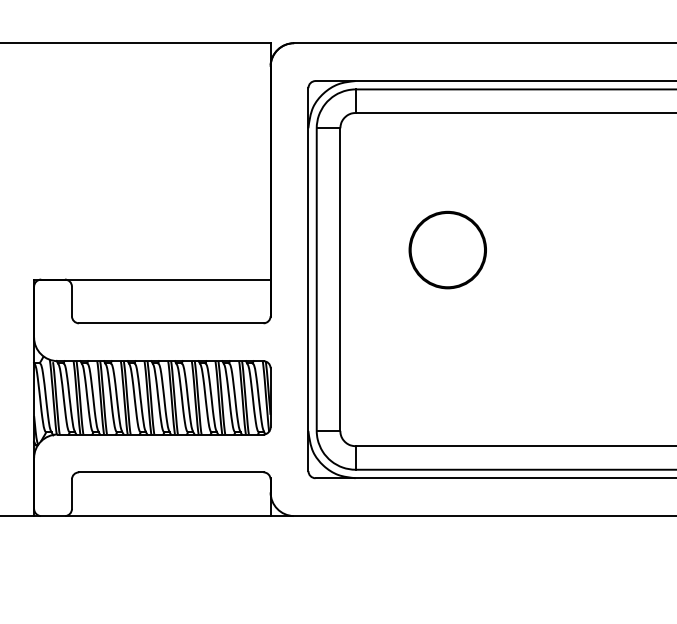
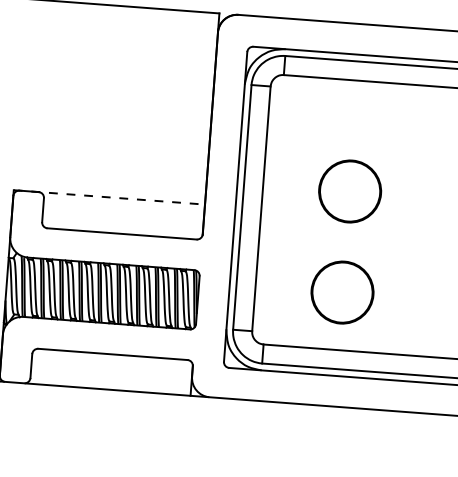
line: (152, 279) -> (109, 197), solid -> dashed
part: (447, 374) -> (342, 292), added

